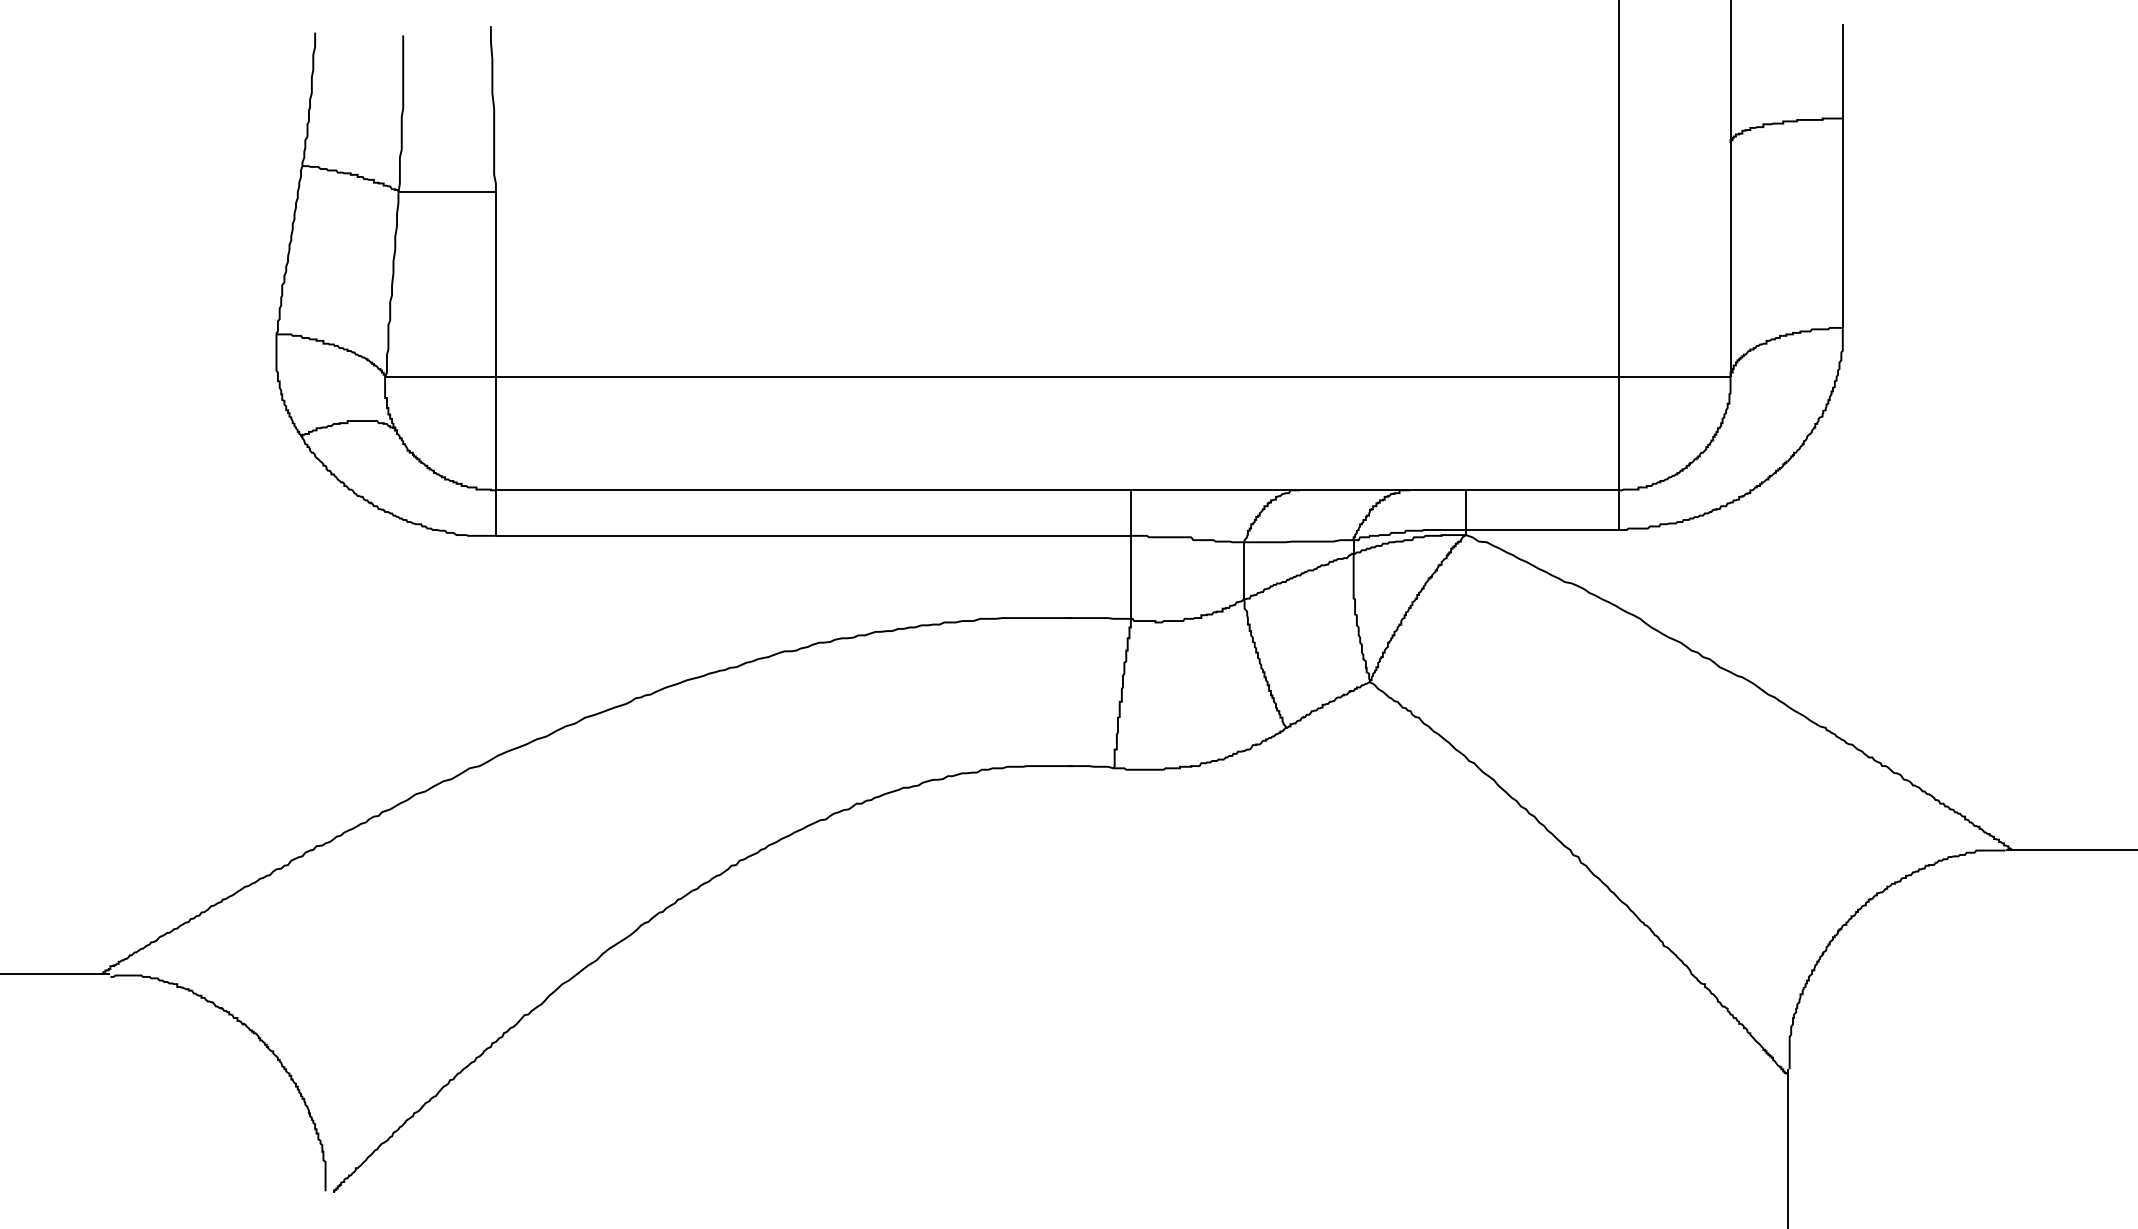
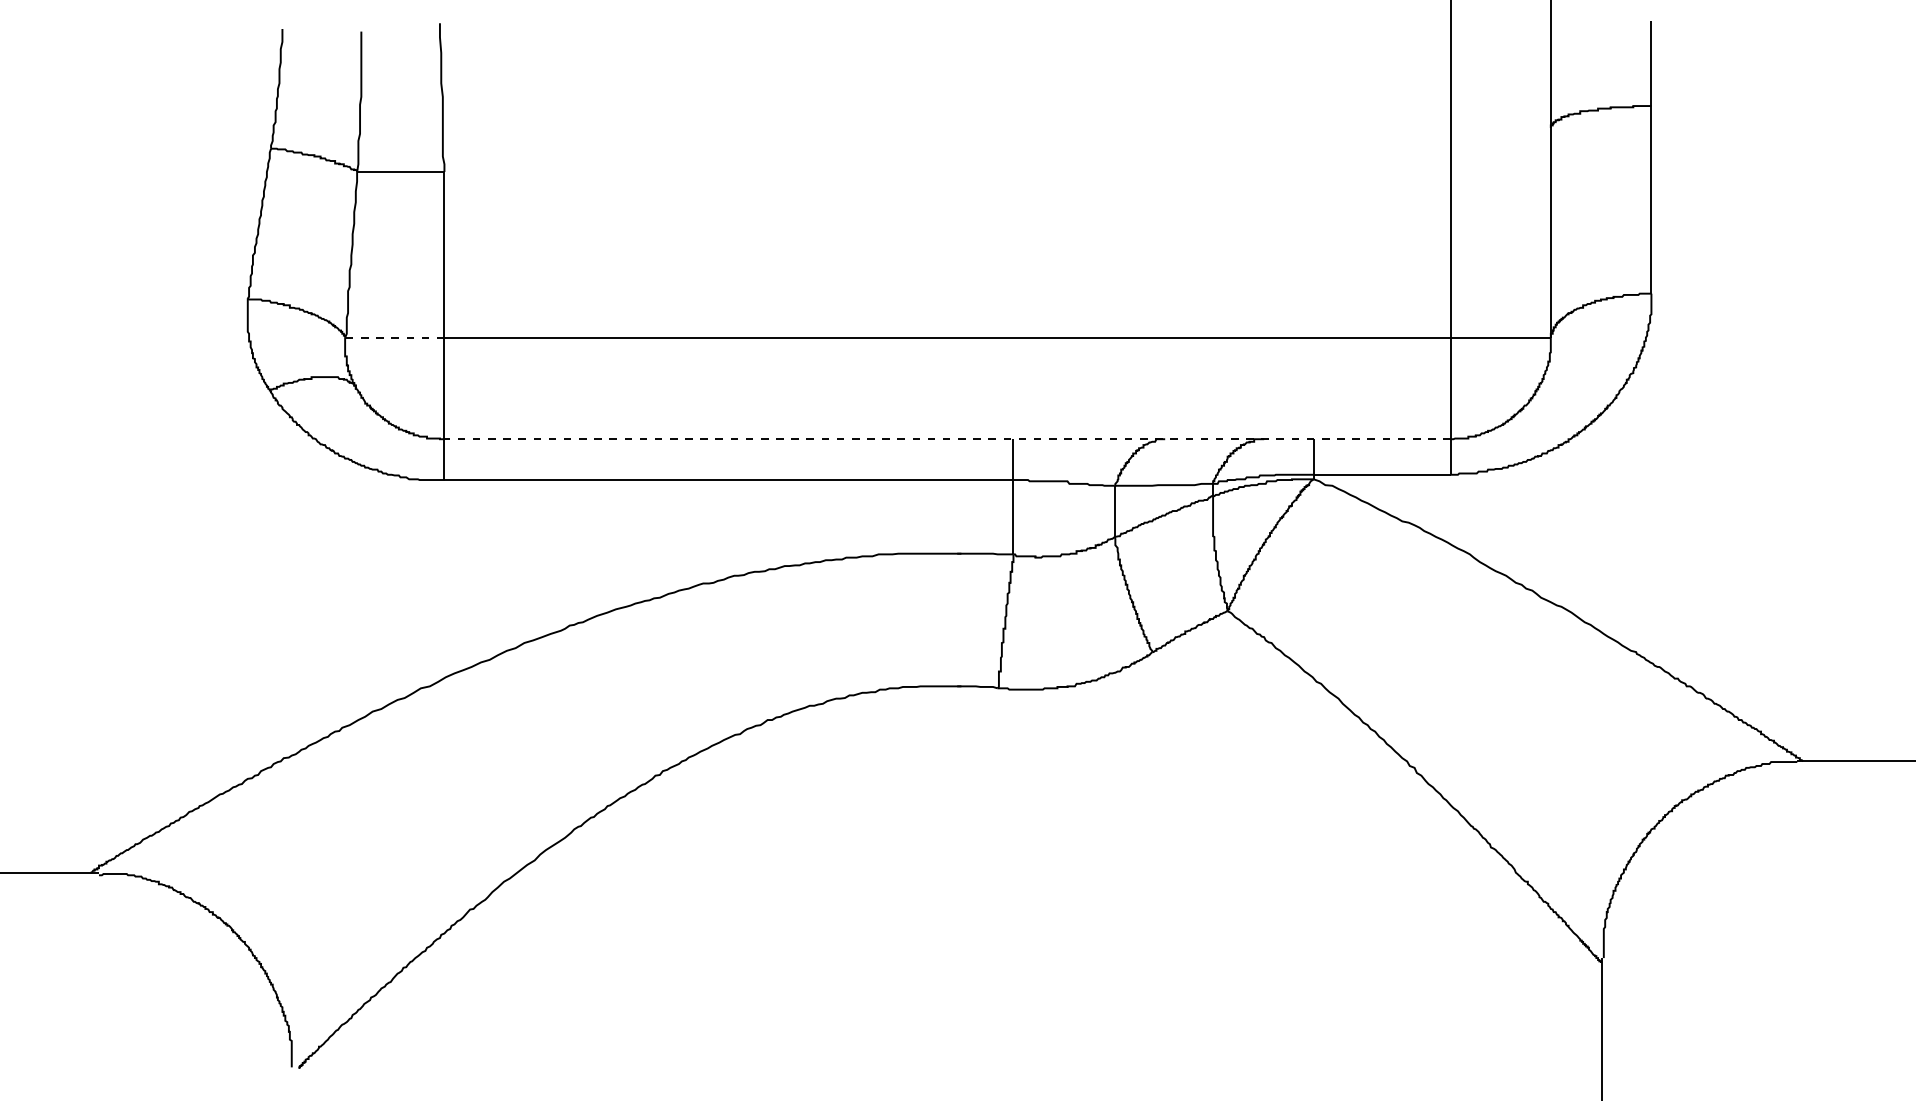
line: (440, 376) -> (394, 337), solid -> dashed
line: (1057, 490) -> (947, 439), solid -> dashed

